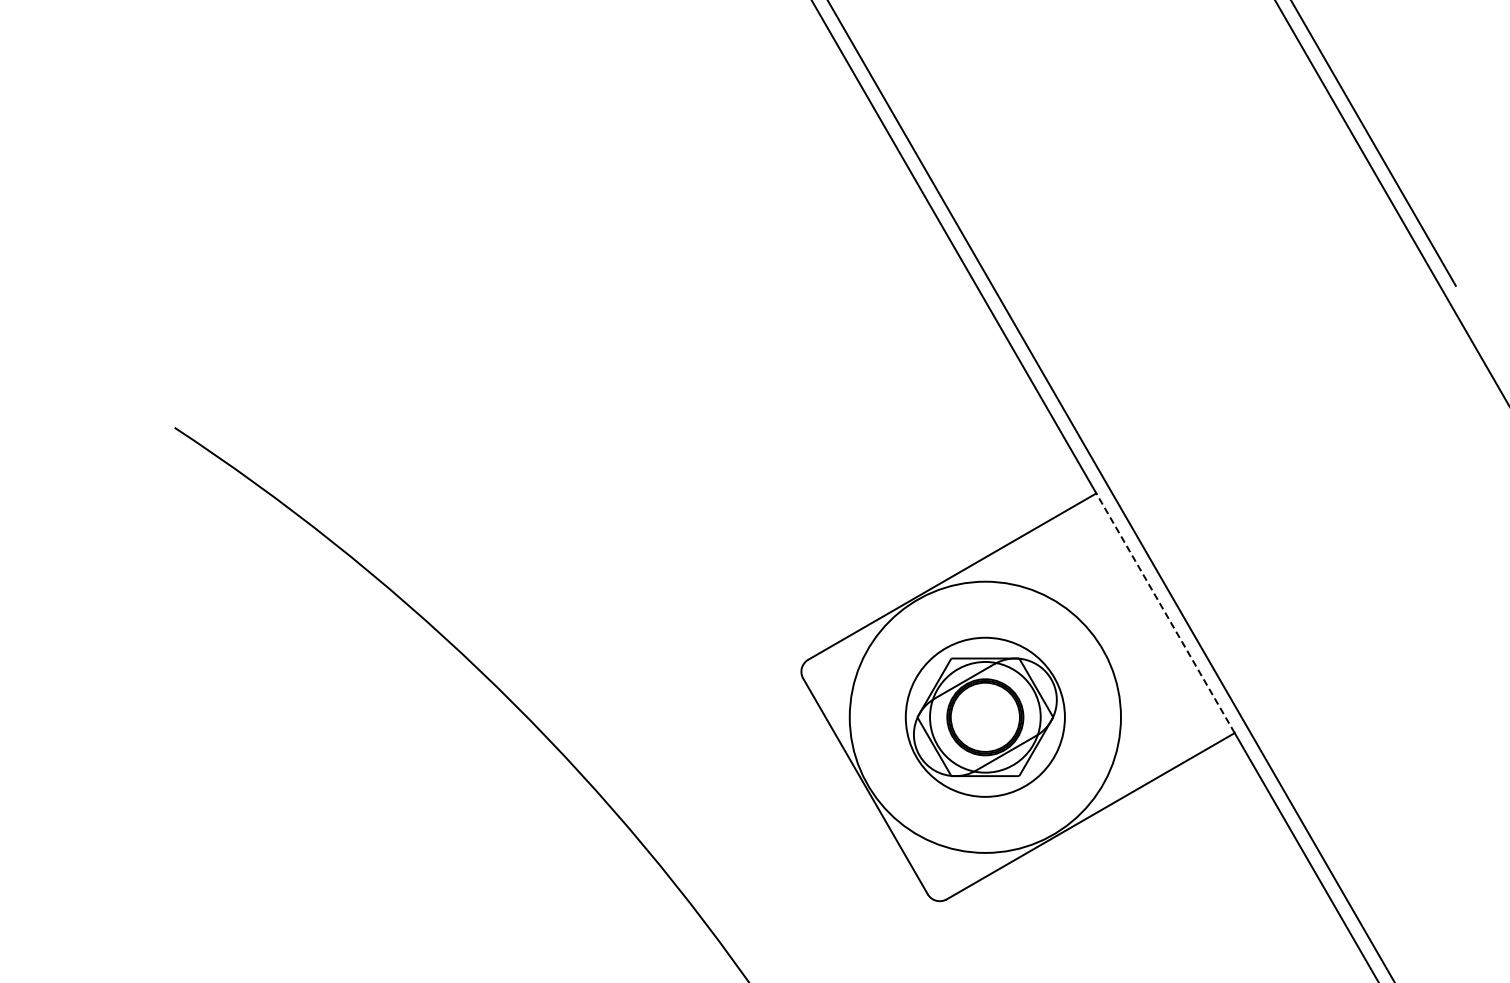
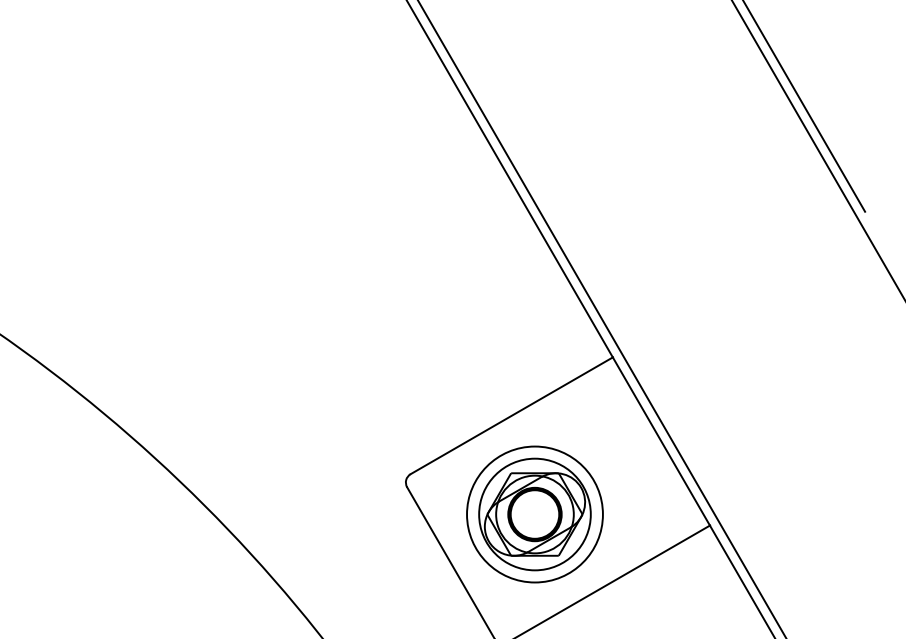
line: (1165, 612) -> (661, 440), dashed -> solid
circle: (985, 717) -> (535, 514), size x0.71

